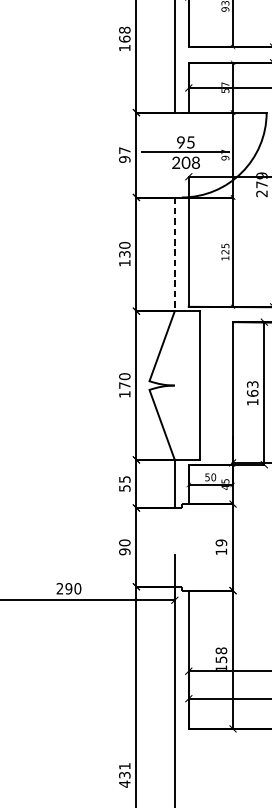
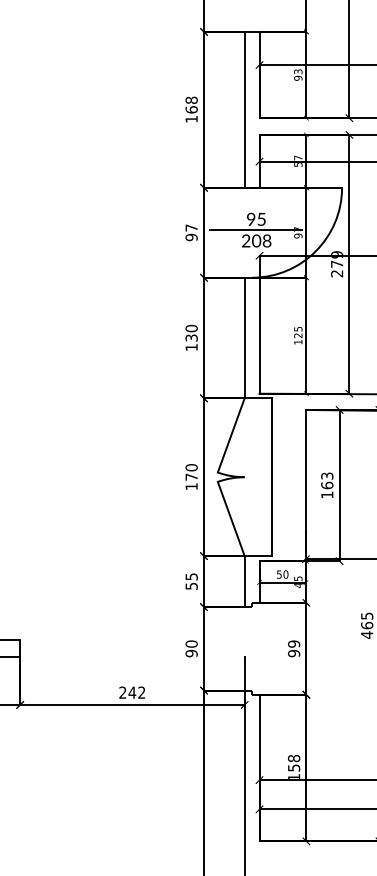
line: (174, 254) -> (244, 338), dashed -> solid
text: (221, 551) -> (294, 653), 19 -> 99
text: (72, 588) -> (136, 692), 290 -> 242

